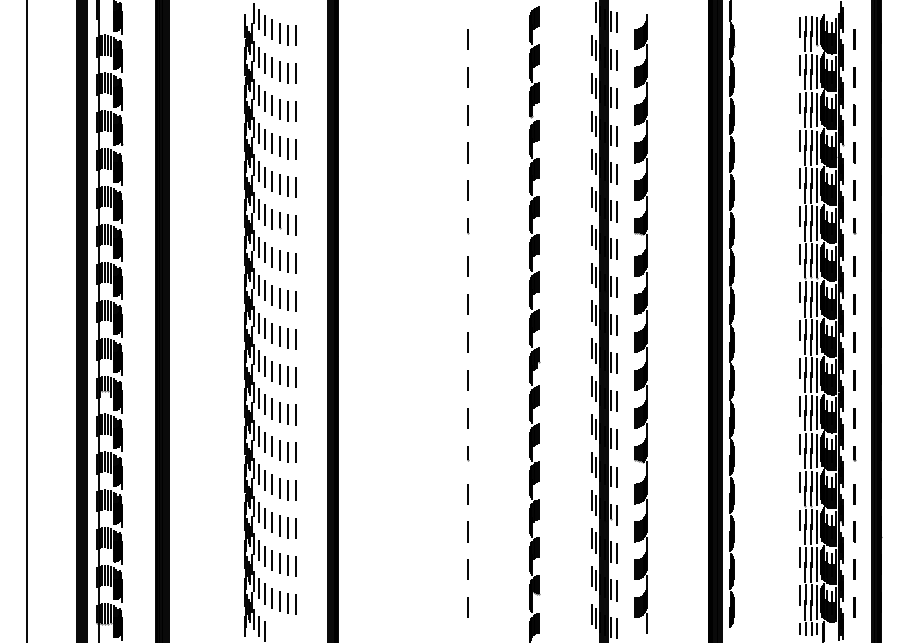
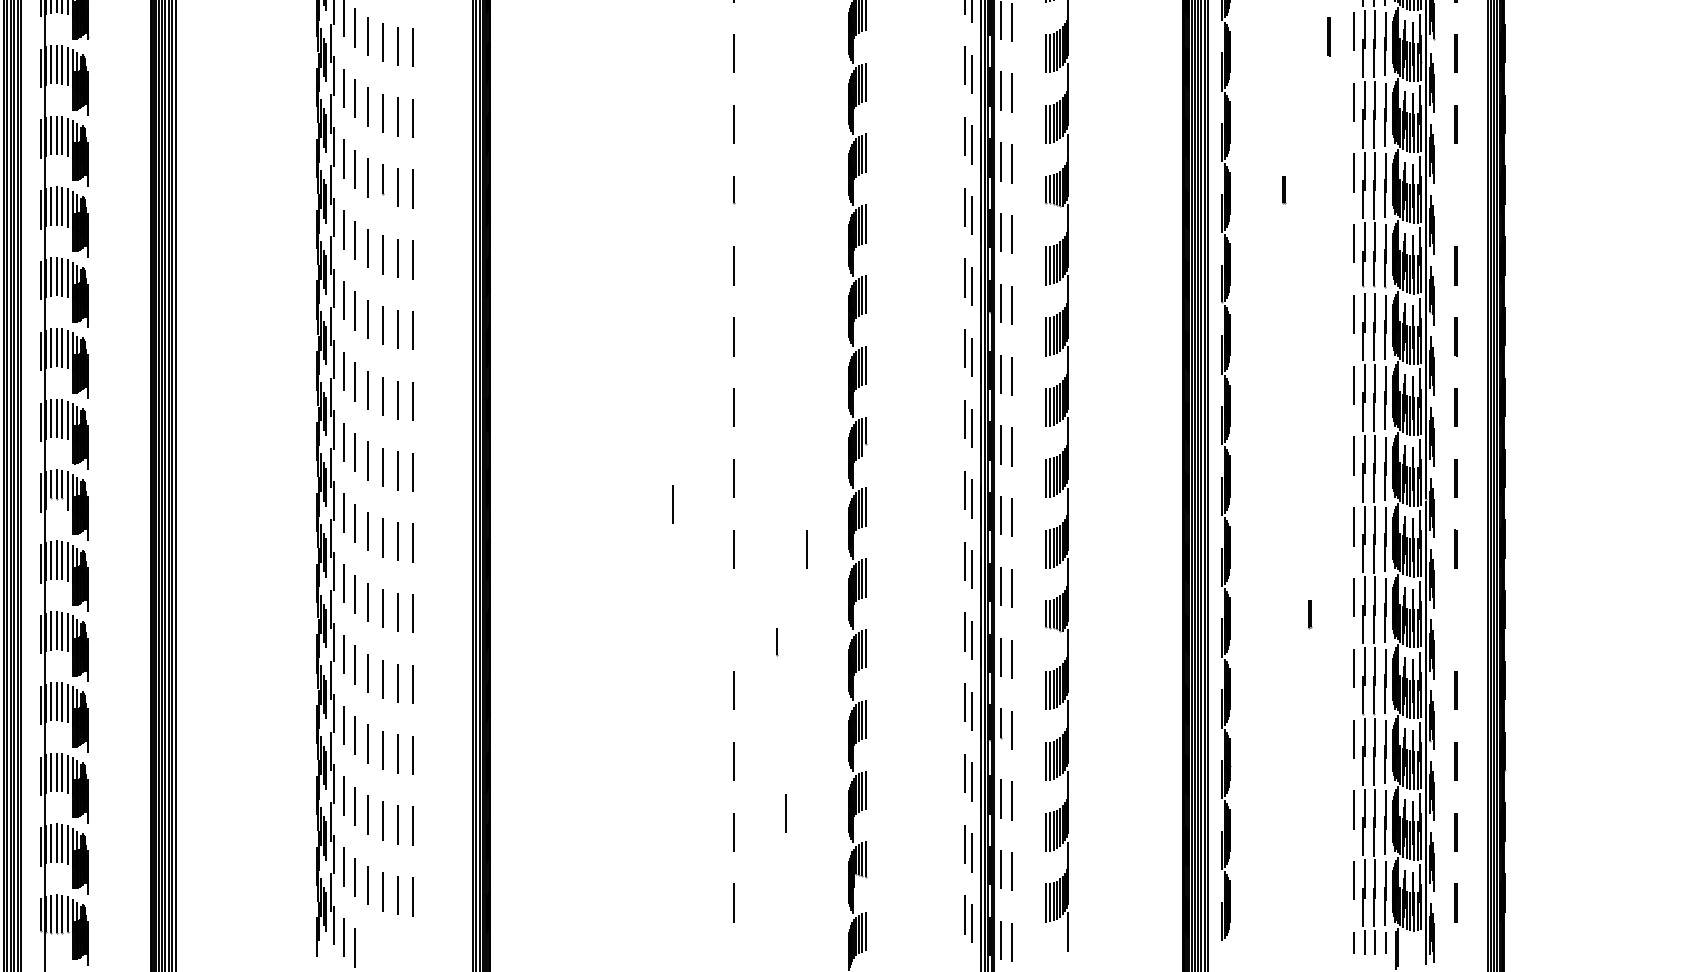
line: (786, 143) -> (1328, 36), added
line: (854, 226) -> (1283, 191), moved
line: (434, 394) -> (671, 504), added
line: (506, 418) -> (805, 549), added
line: (468, 453) -> (777, 642), moved
line: (854, 453) -> (1309, 614), moved
line: (495, 559) -> (785, 812), added

